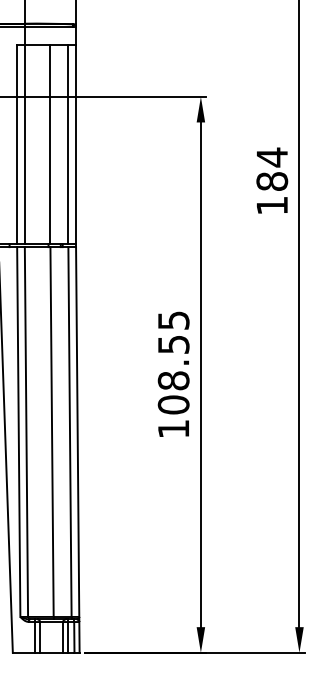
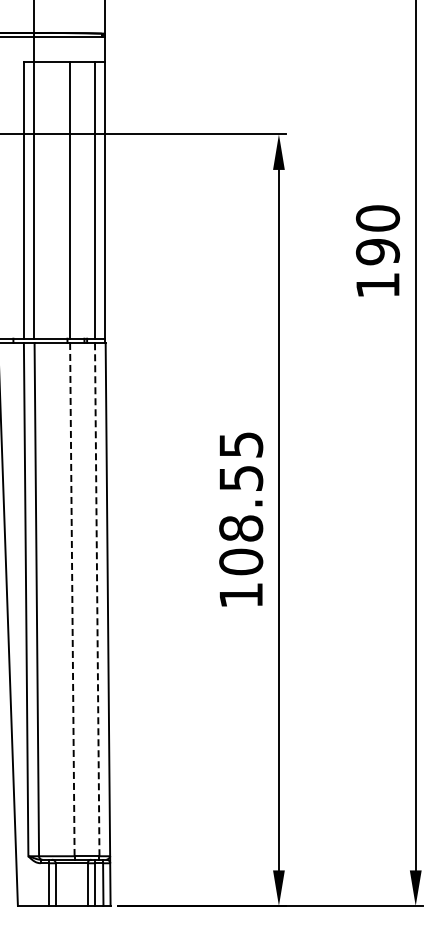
text: (271, 168) -> (377, 234), 184 -> 190
line: (52, 431) -> (72, 599), solid -> dashed
line: (70, 431) -> (97, 599), solid -> dashed

